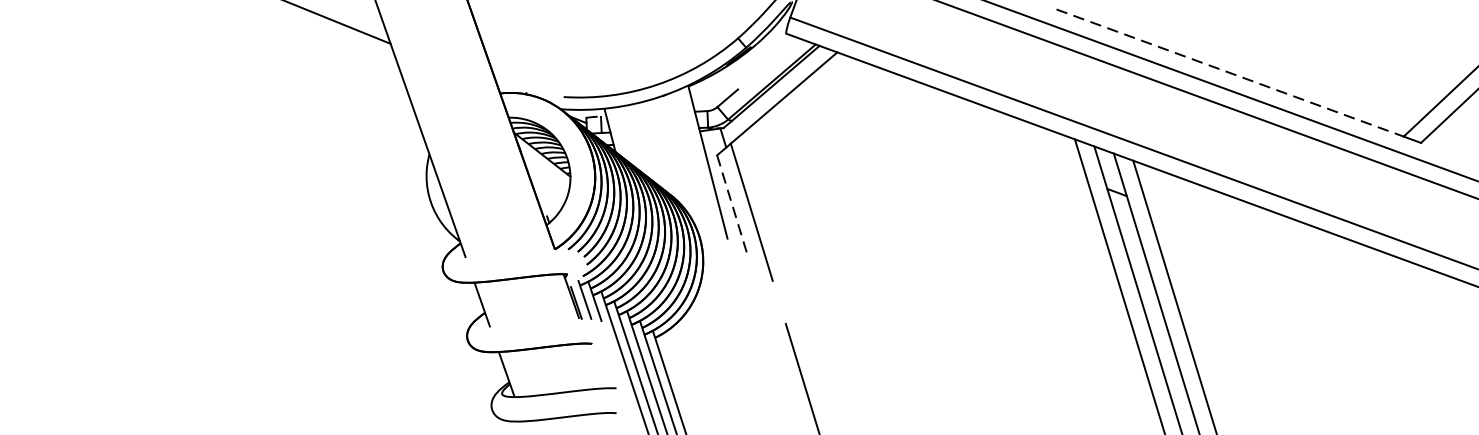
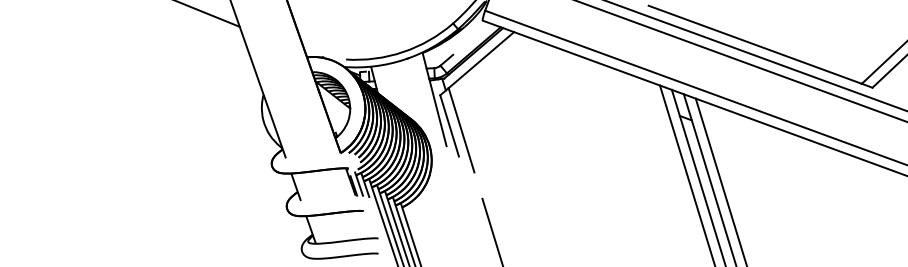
line: (1230, 72) -> (755, 44), dashed -> solid
line: (732, 204) -> (449, 125), dashed -> solid

